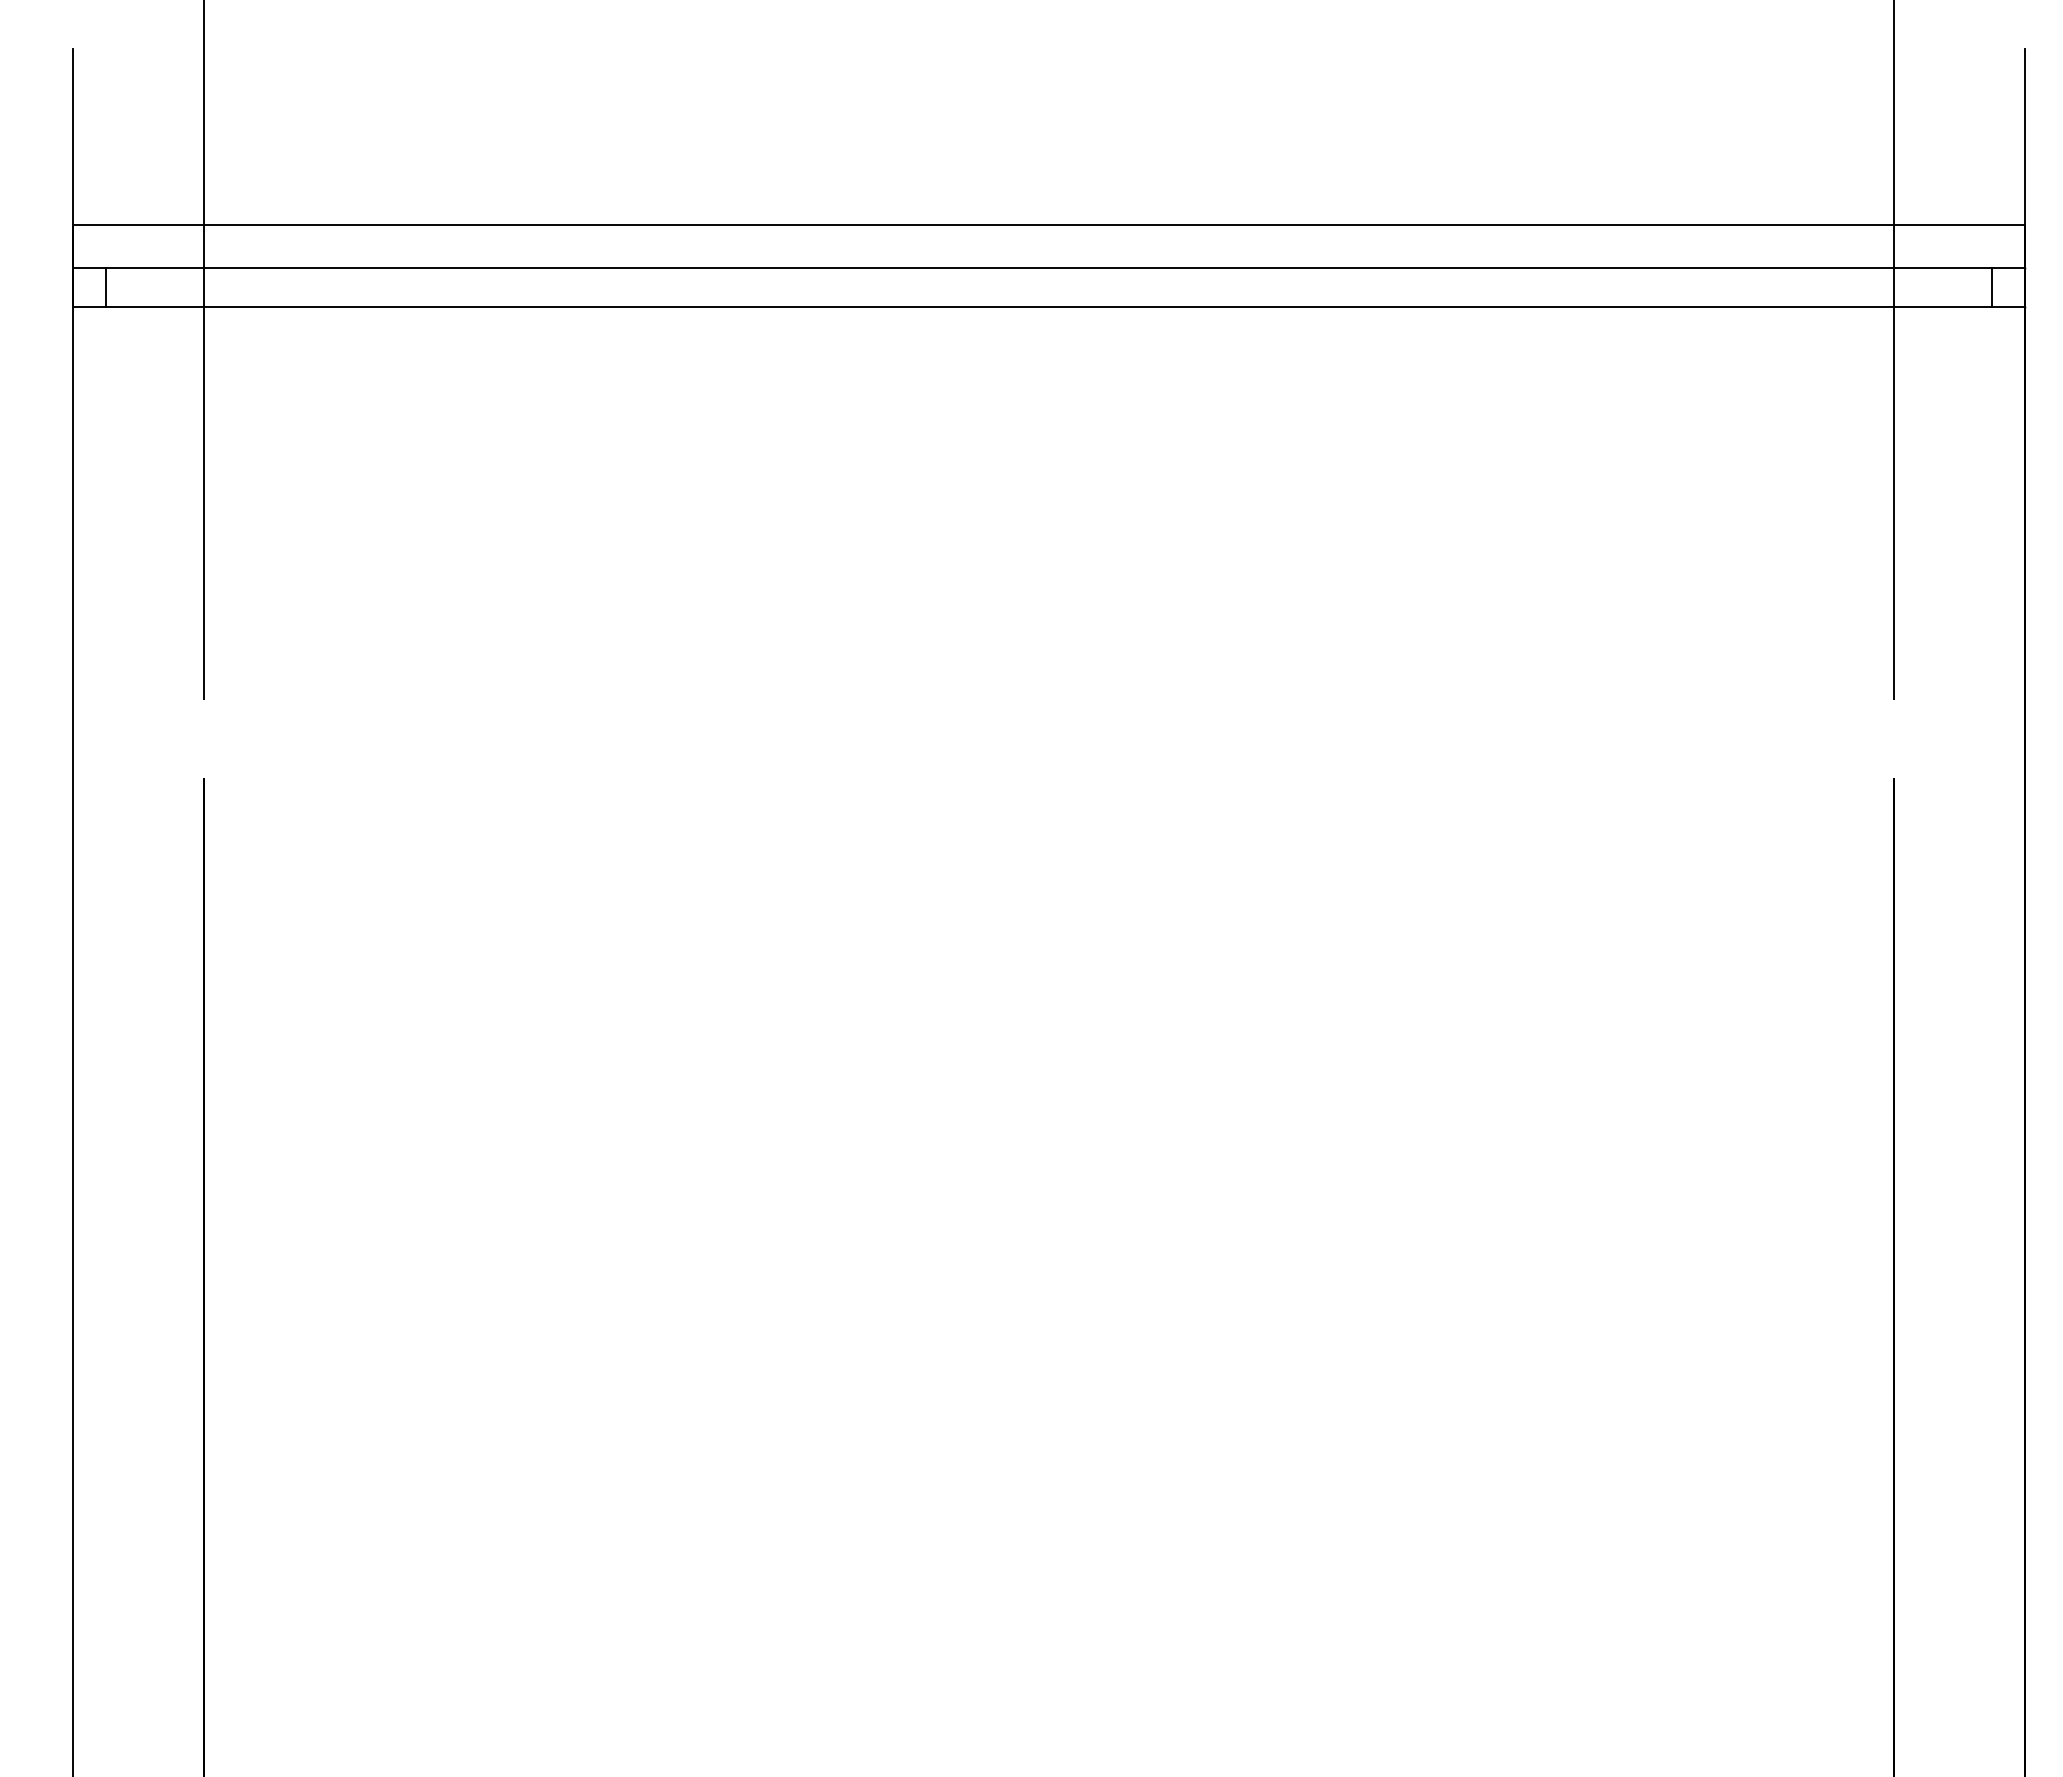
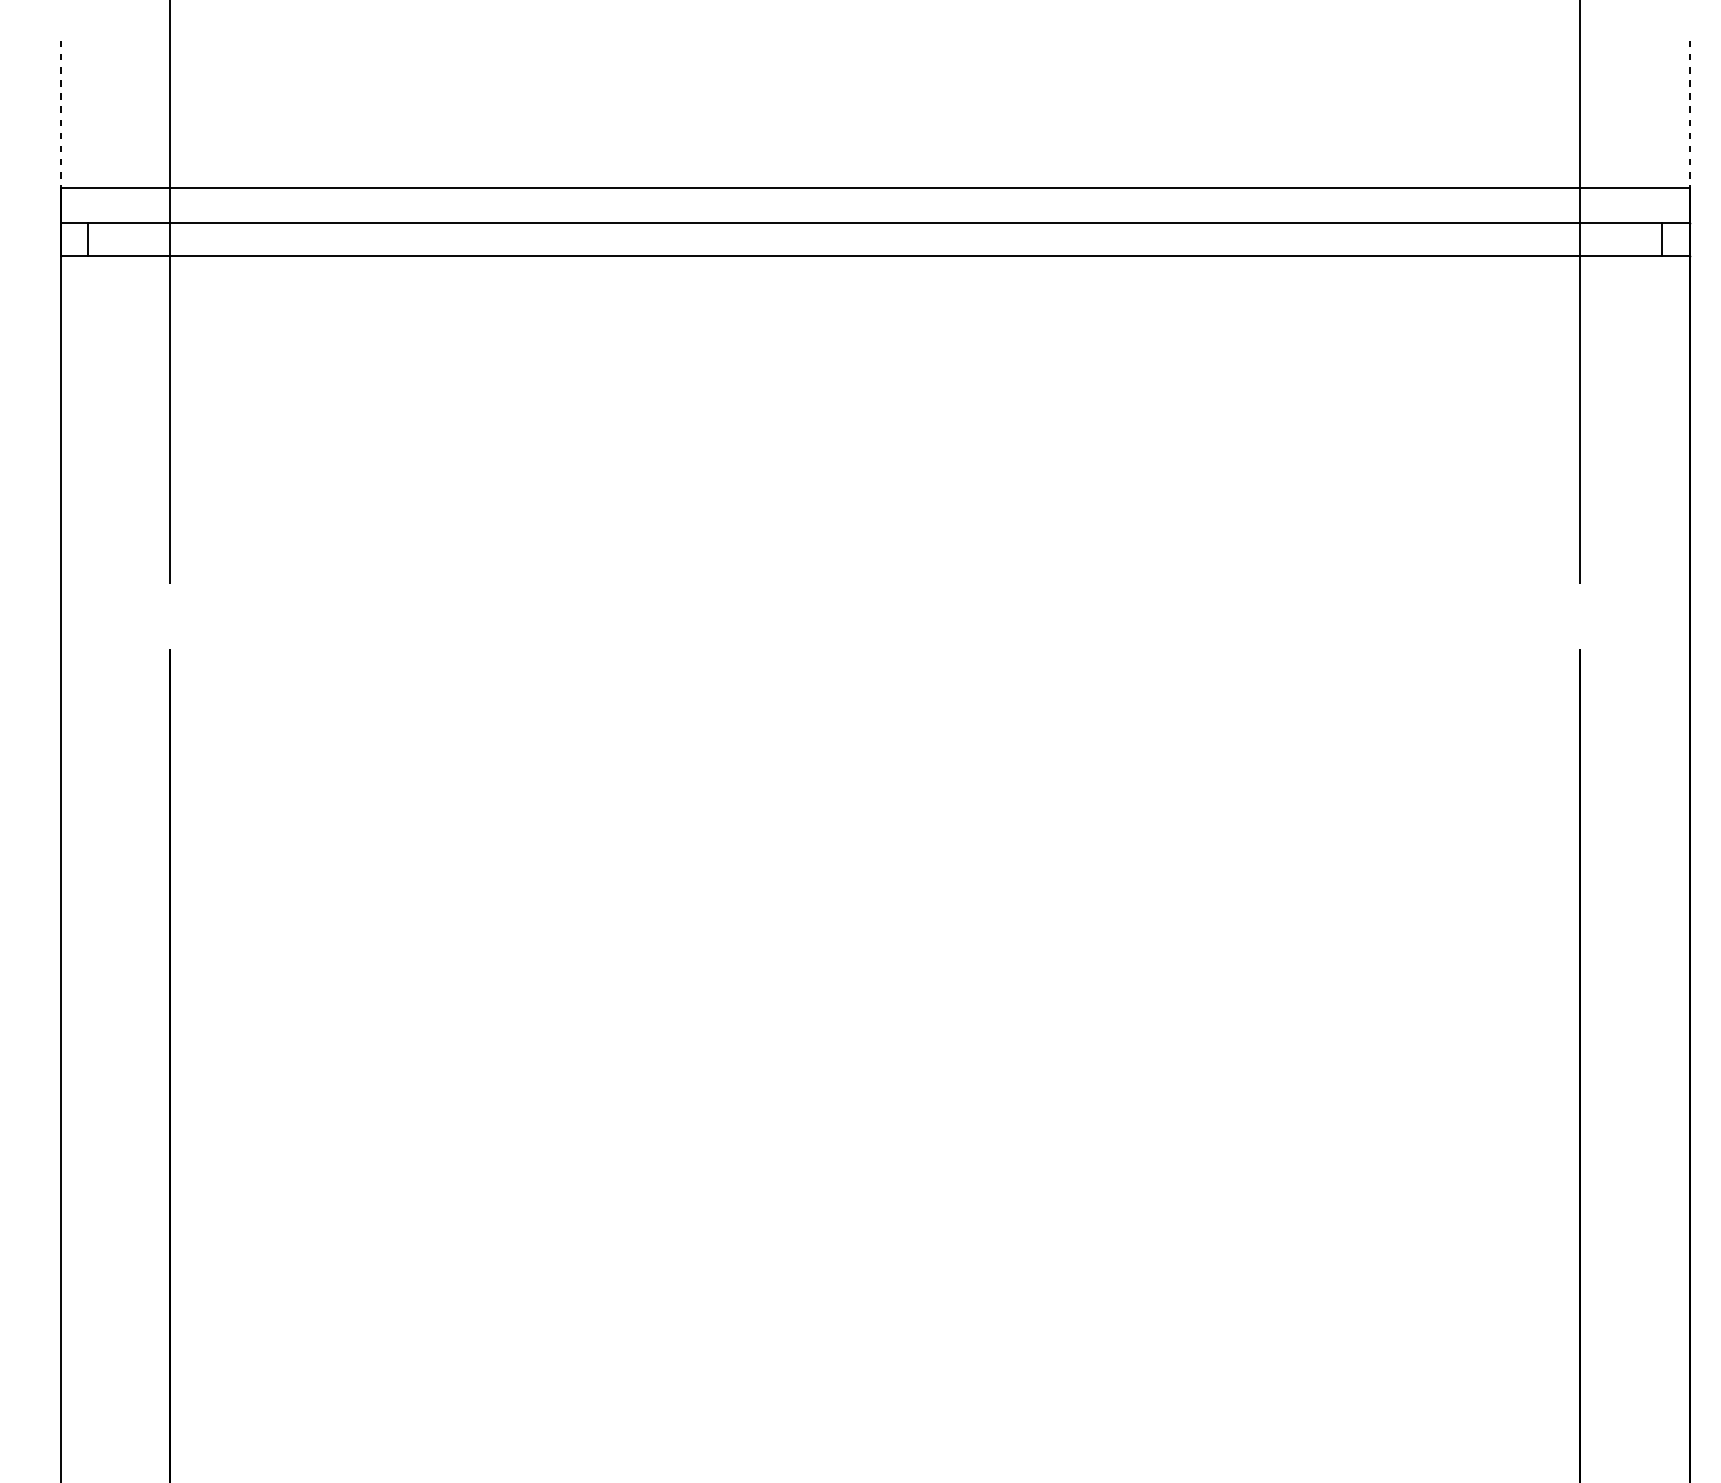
line: (72, 137) -> (60, 114), solid -> dashed
line: (2025, 137) -> (1689, 114), solid -> dashed

